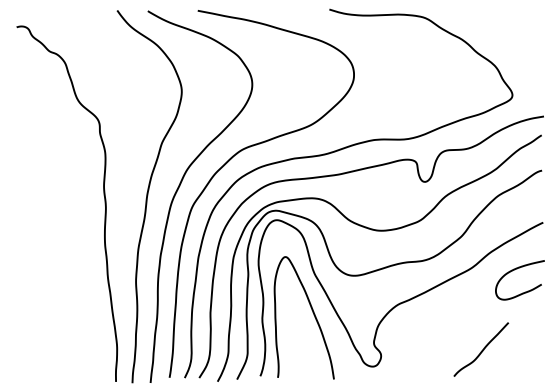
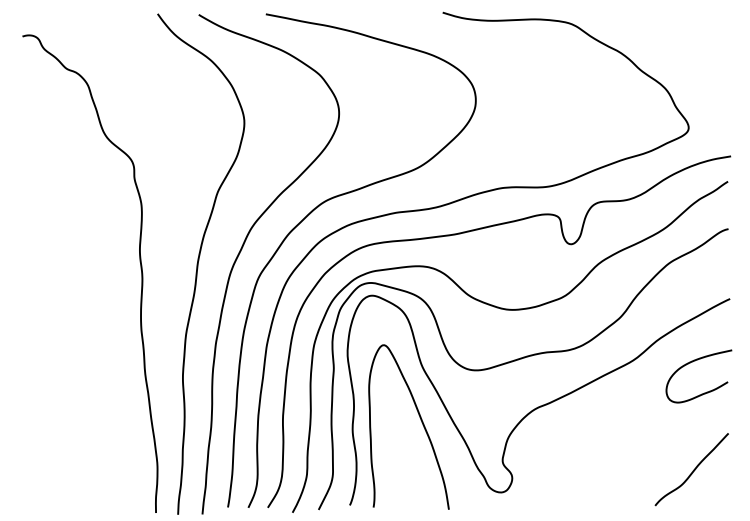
curve: (481, 350) -> (692, 470), moved

